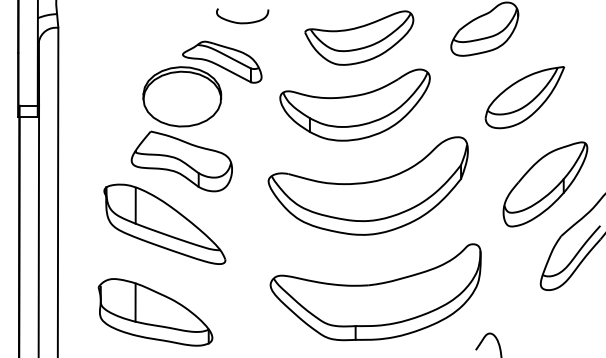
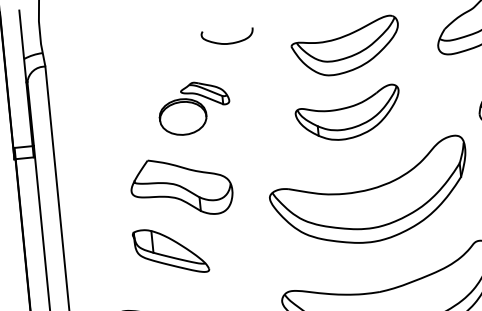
part: (202, 83) -> (194, 107), size x0.6
part: (354, 104) -> (347, 113), size x0.7
part: (164, 223) -> (170, 250), size x0.6

